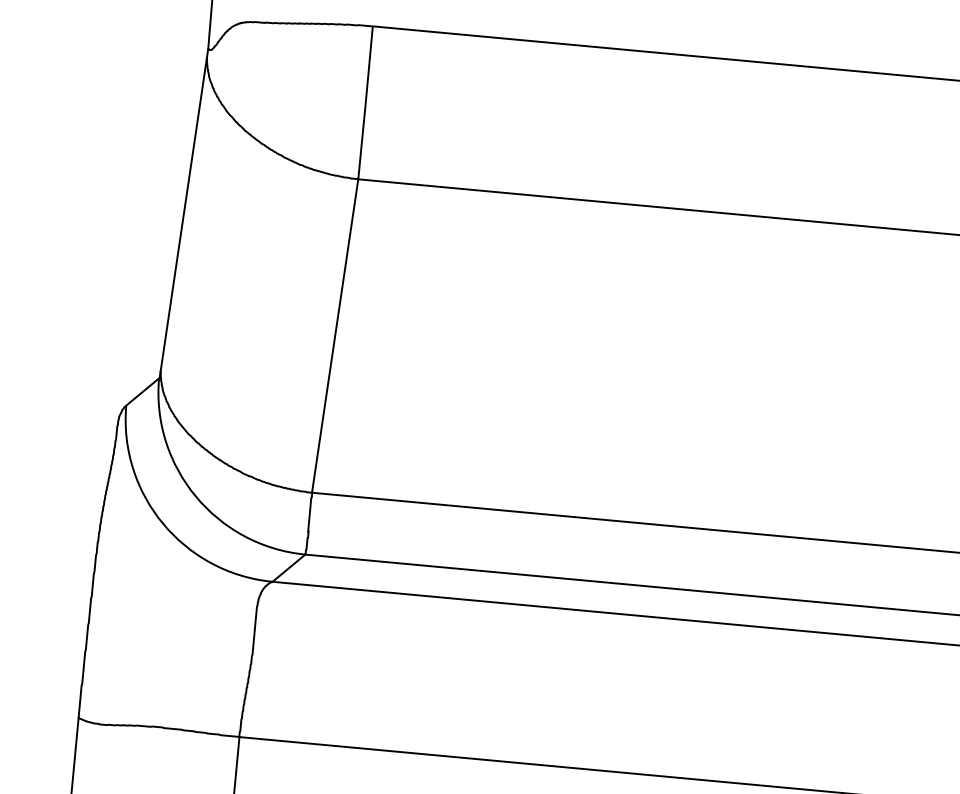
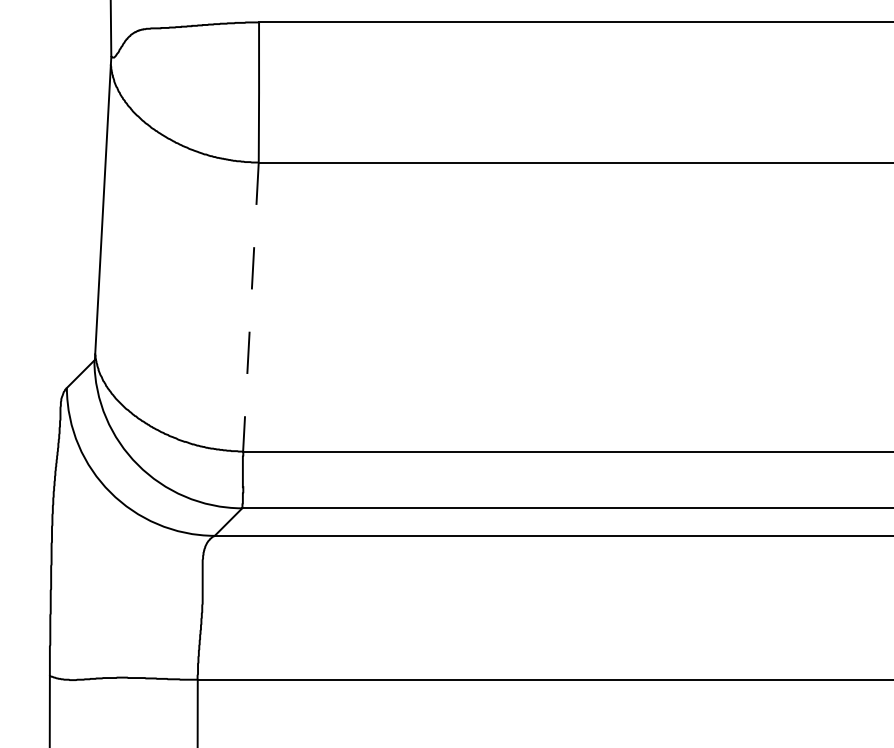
line: (334, 336) -> (250, 307), solid -> dashed

